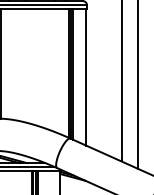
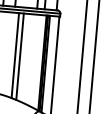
line: (31, 66) -> (15, 55), added
line: (38, 67) -> (20, 56), added

